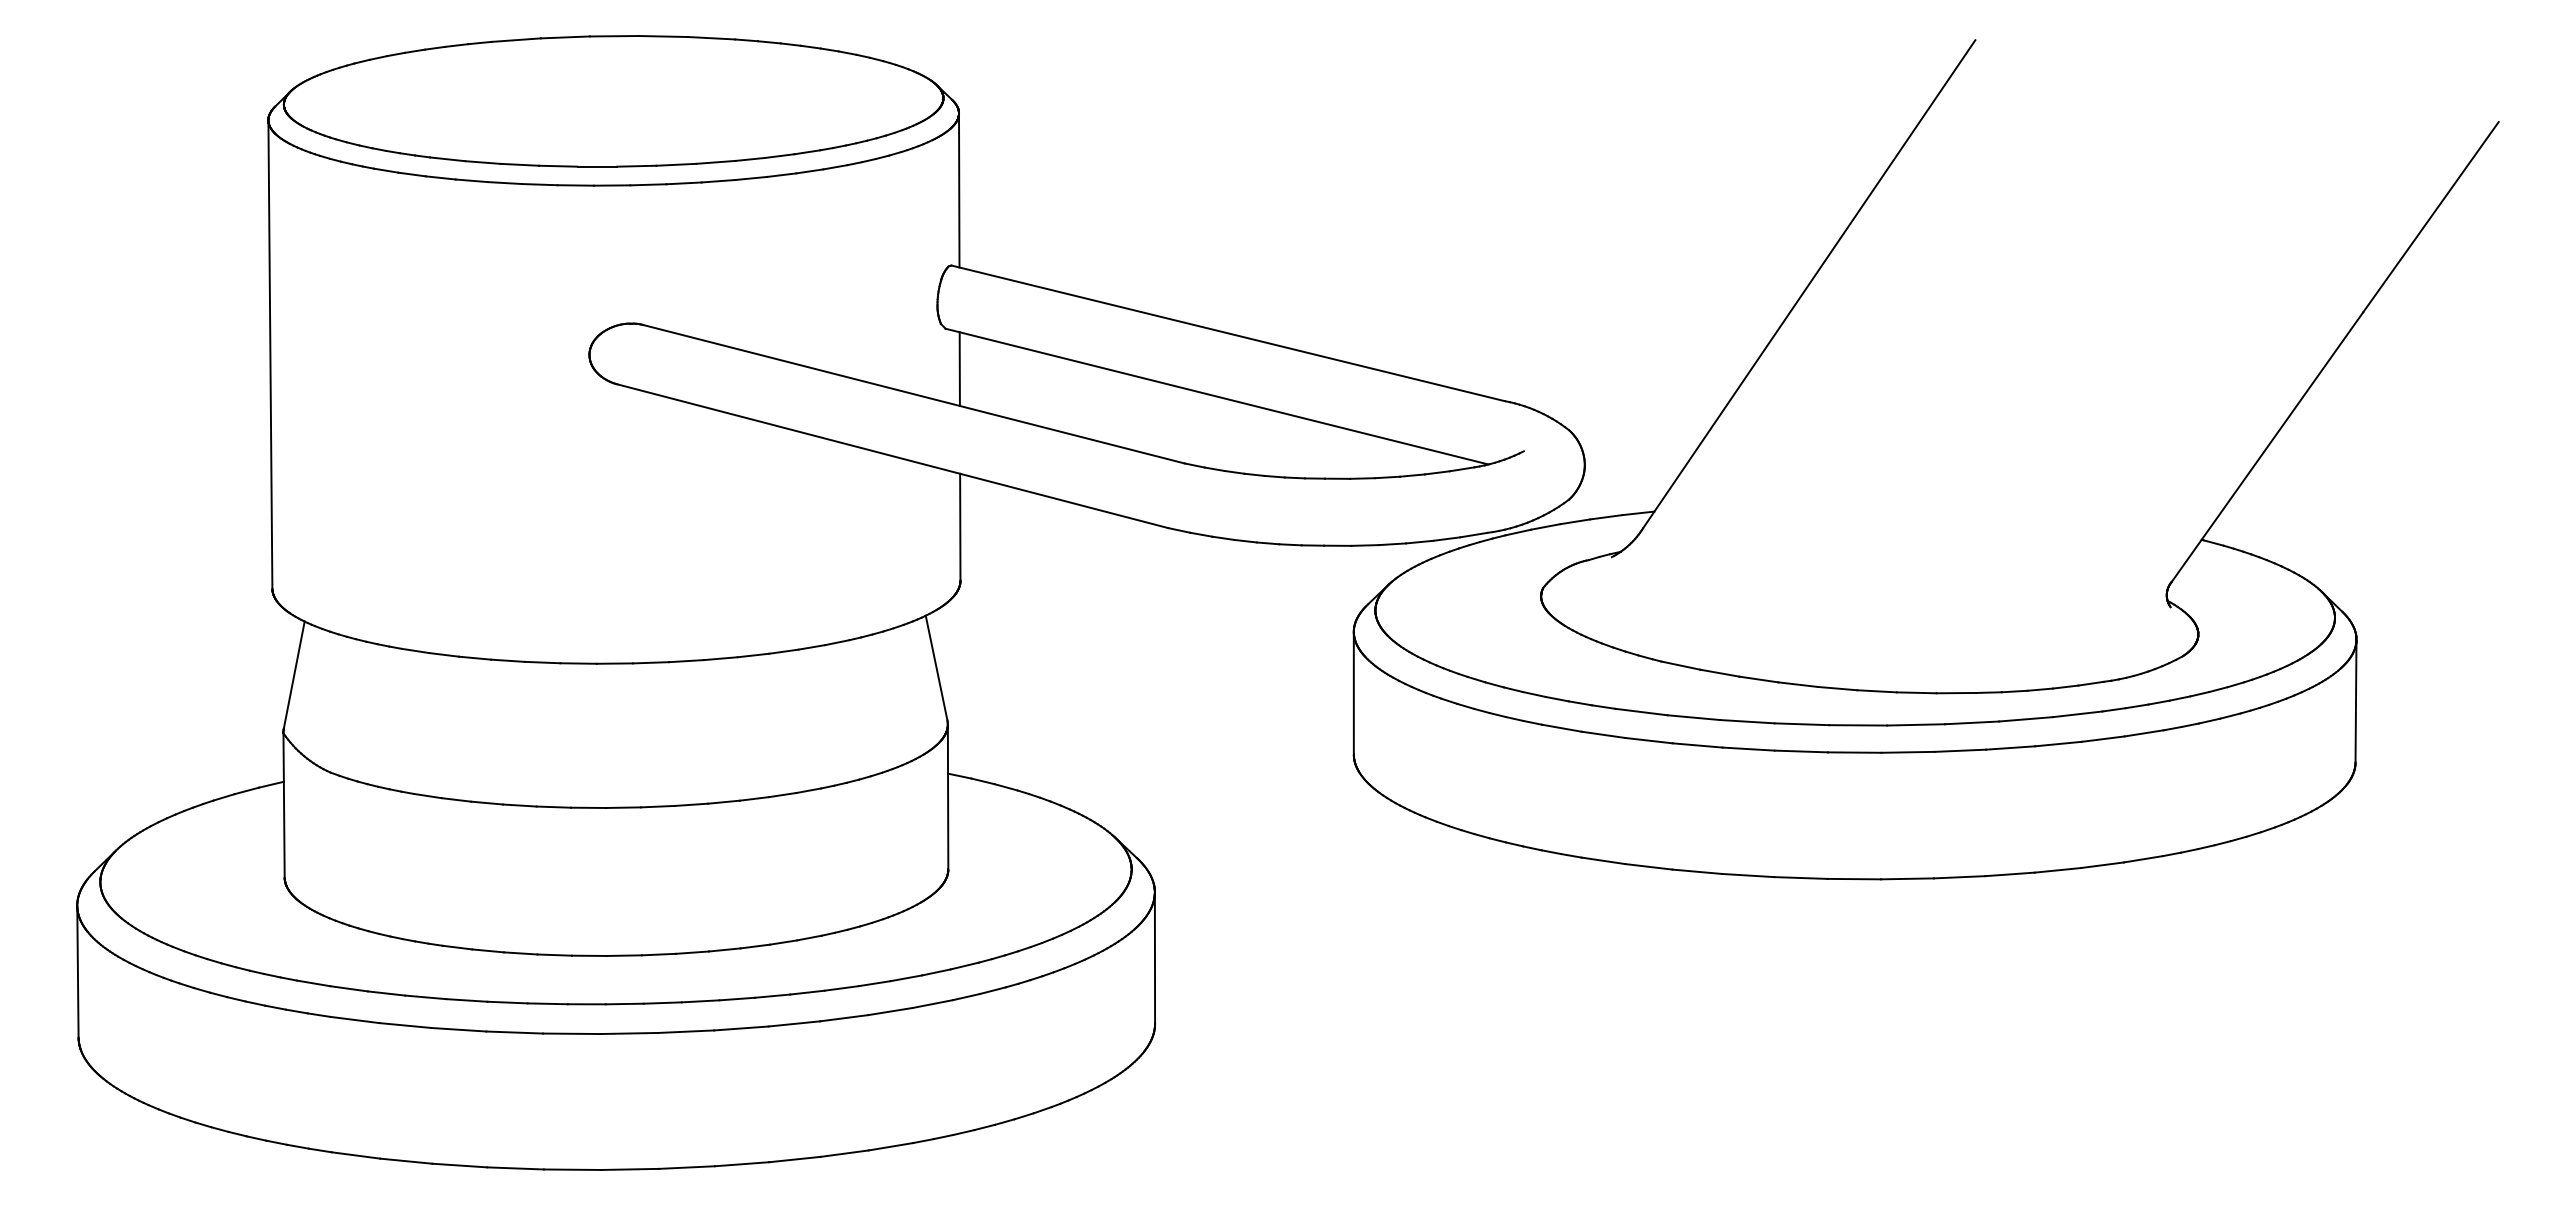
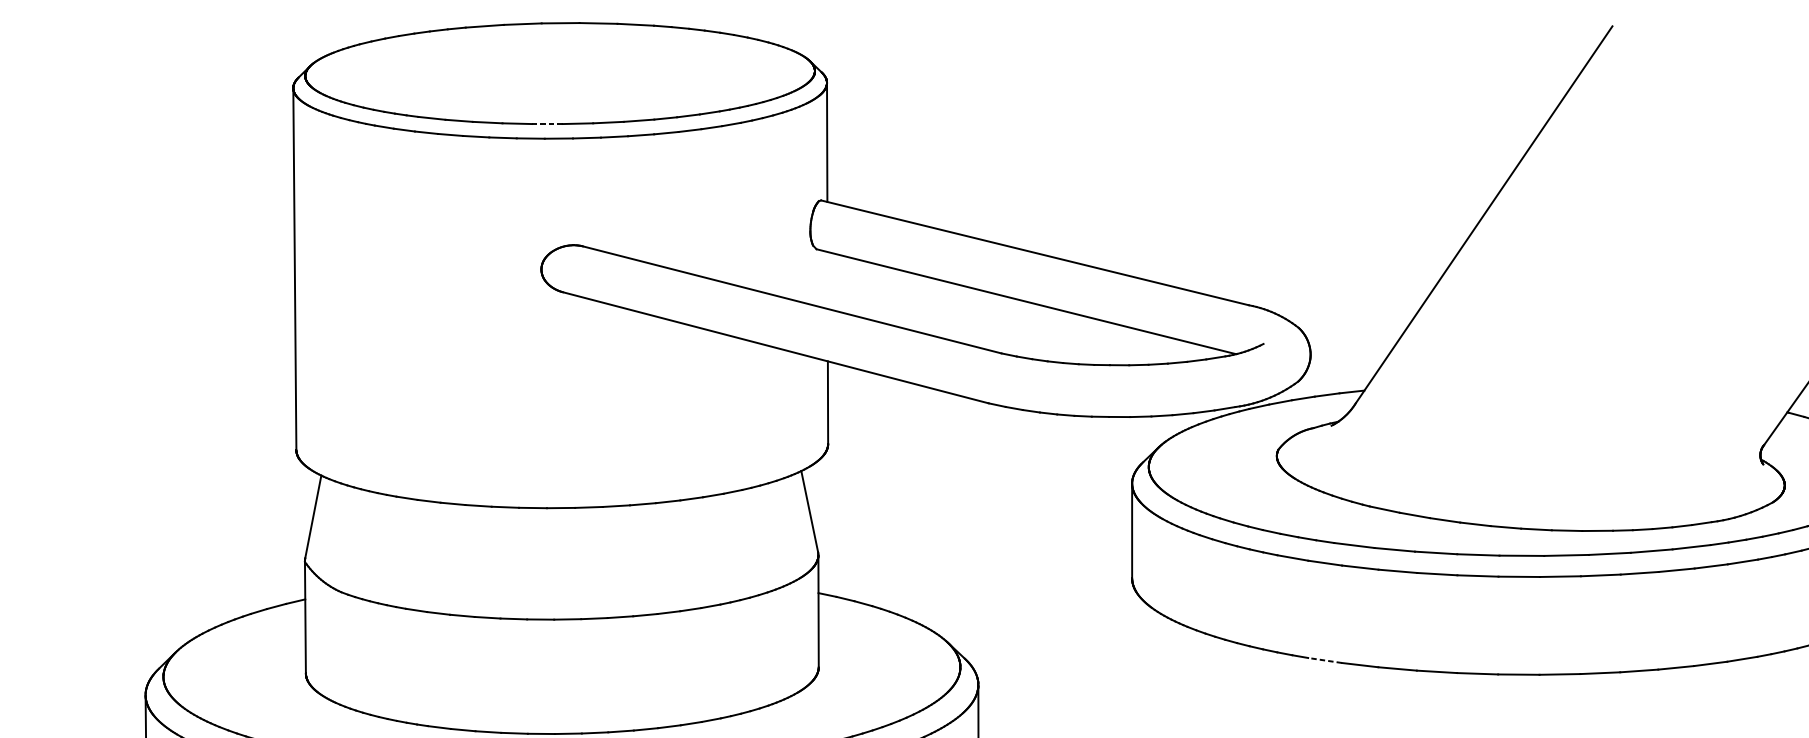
line: (597, 166) -> (547, 123), solid -> dashed
line: (959, 368) -> (827, 280), removed
line: (1602, 860) -> (1324, 660), solid -> dashed

